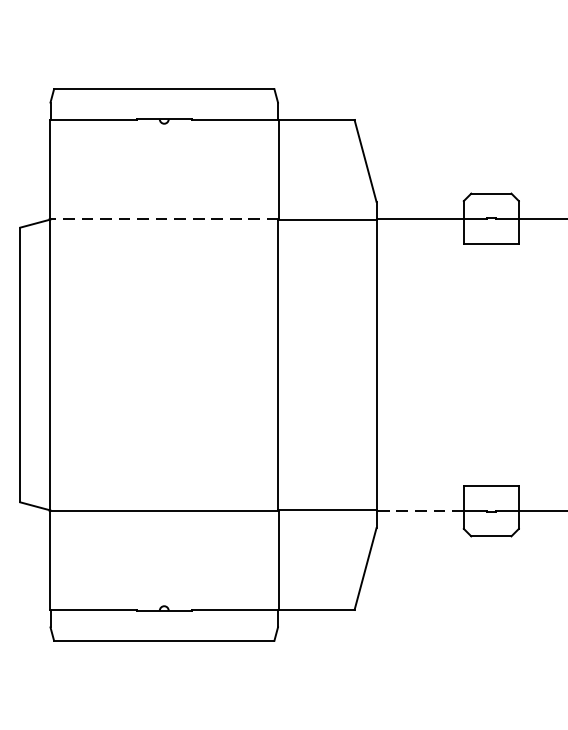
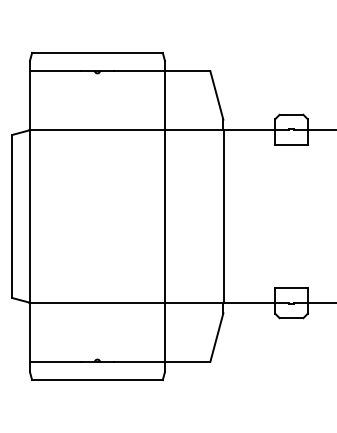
line: (164, 218) -> (97, 129), dashed -> solid
line: (420, 511) -> (249, 303), dashed -> solid

